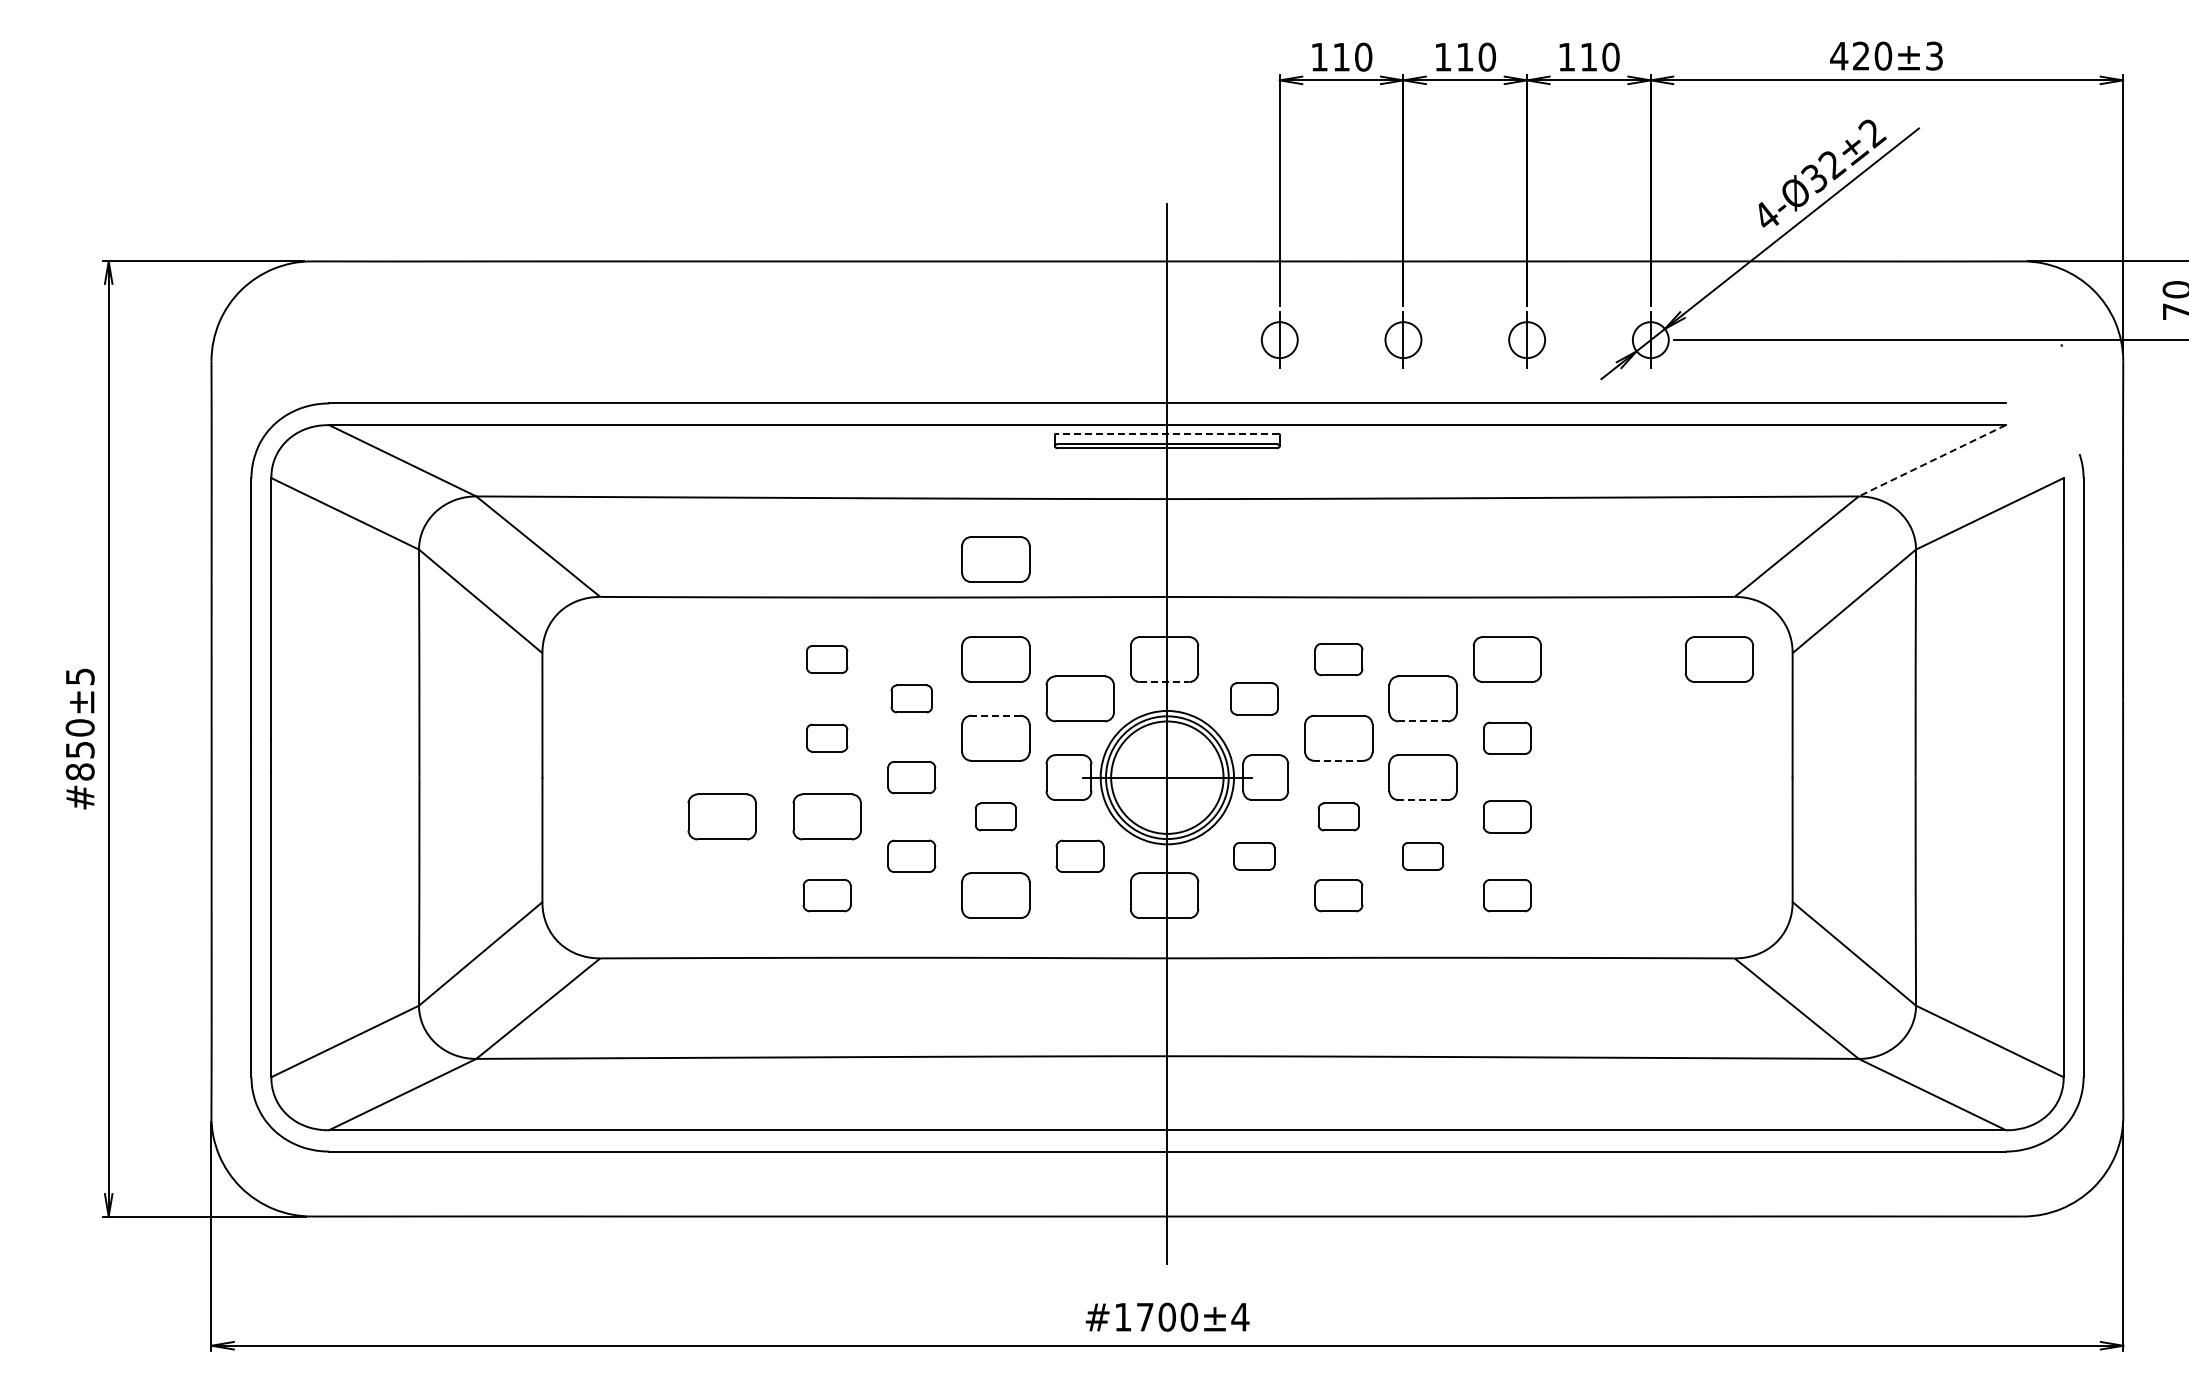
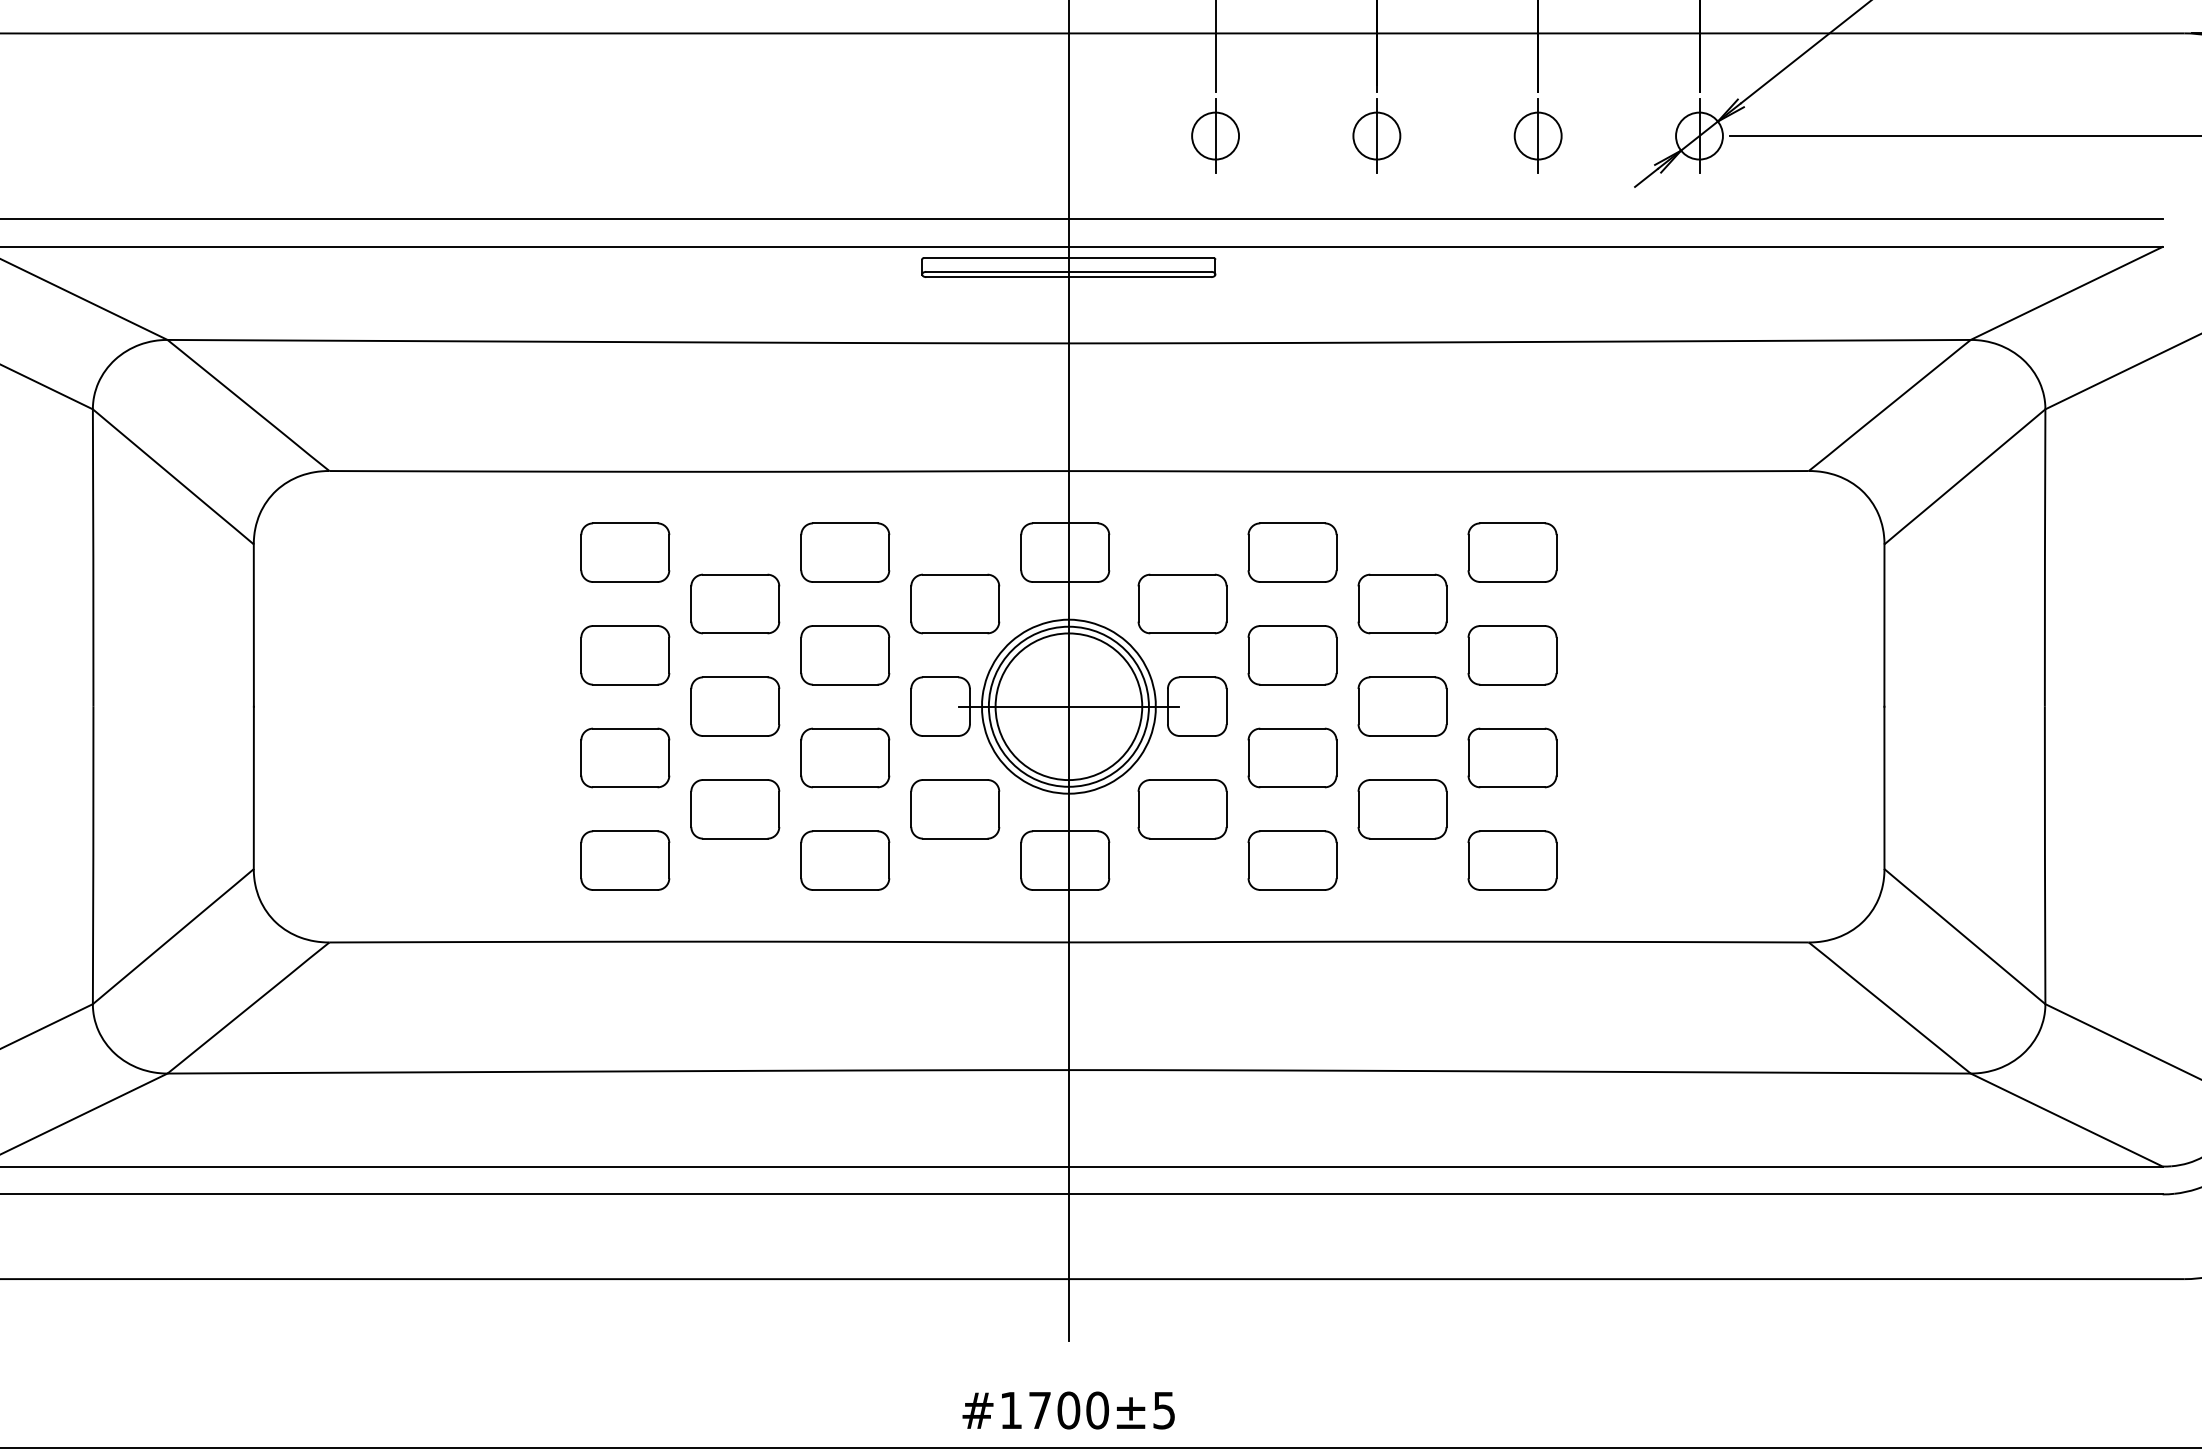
line: (1166, 433) -> (1067, 257), dashed -> solid
line: (1932, 460) -> (2066, 293), dashed -> solid
part: (995, 559) -> (844, 422), removed
part: (826, 659) -> (624, 552), size x1.67
part: (1338, 659) -> (1292, 552), size x1.43
part: (1719, 659) -> (1789, 552), removed
line: (1164, 682) -> (1065, 582), dashed -> solid
part: (911, 698) -> (735, 603), size x1.67
part: (1254, 698) -> (1182, 603), size x1.43
line: (995, 715) -> (844, 625), dashed -> solid
line: (1423, 721) -> (1402, 633), dashed -> solid
part: (826, 737) -> (624, 654), size x1.67
part: (1507, 738) -> (1512, 655), size x1.43
line: (1338, 760) -> (1292, 684), dashed -> solid
part: (911, 777) -> (735, 706), size x1.43
line: (1423, 800) -> (1402, 736), dashed -> solid
part: (721, 816) -> (487, 757), removed
part: (995, 816) -> (844, 757), size x1.67
part: (1338, 816) -> (1292, 757), size x1.67
part: (1506, 816) -> (1511, 757), size x1.43
part: (911, 856) -> (735, 809), size x1.43
part: (1079, 856) -> (954, 809), size x1.43
part: (1254, 856) -> (1182, 809), size x1.67
part: (1422, 856) -> (1401, 809), size x1.67
part: (826, 895) -> (624, 860), size x1.43
part: (1338, 895) -> (1292, 860), size x1.43
part: (1507, 895) -> (1512, 860), size x1.43
text: (1240, 1317) -> (1164, 1410), #1700±4 -> #1700±5

